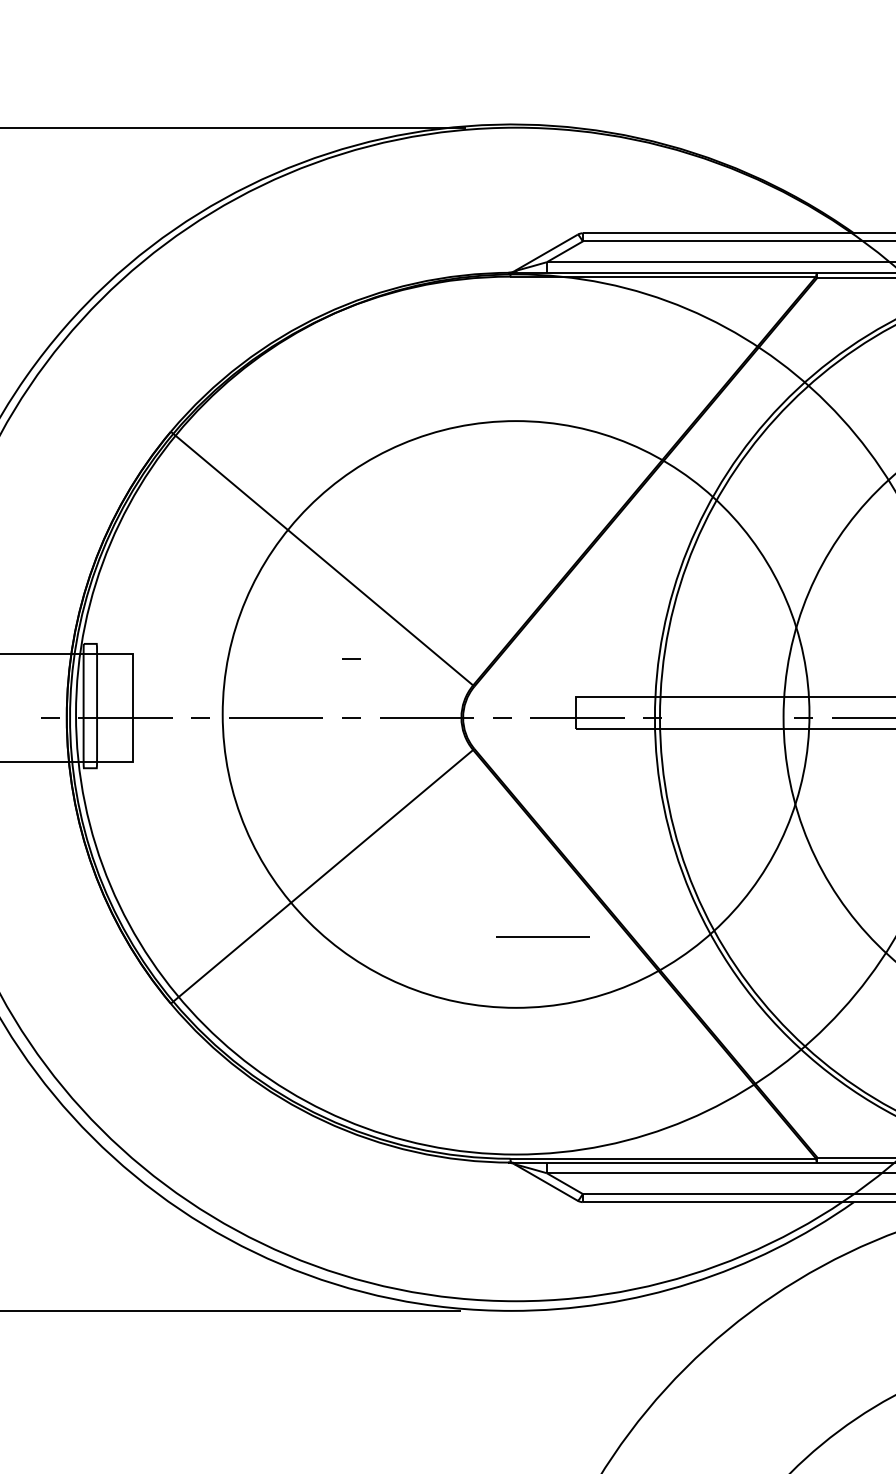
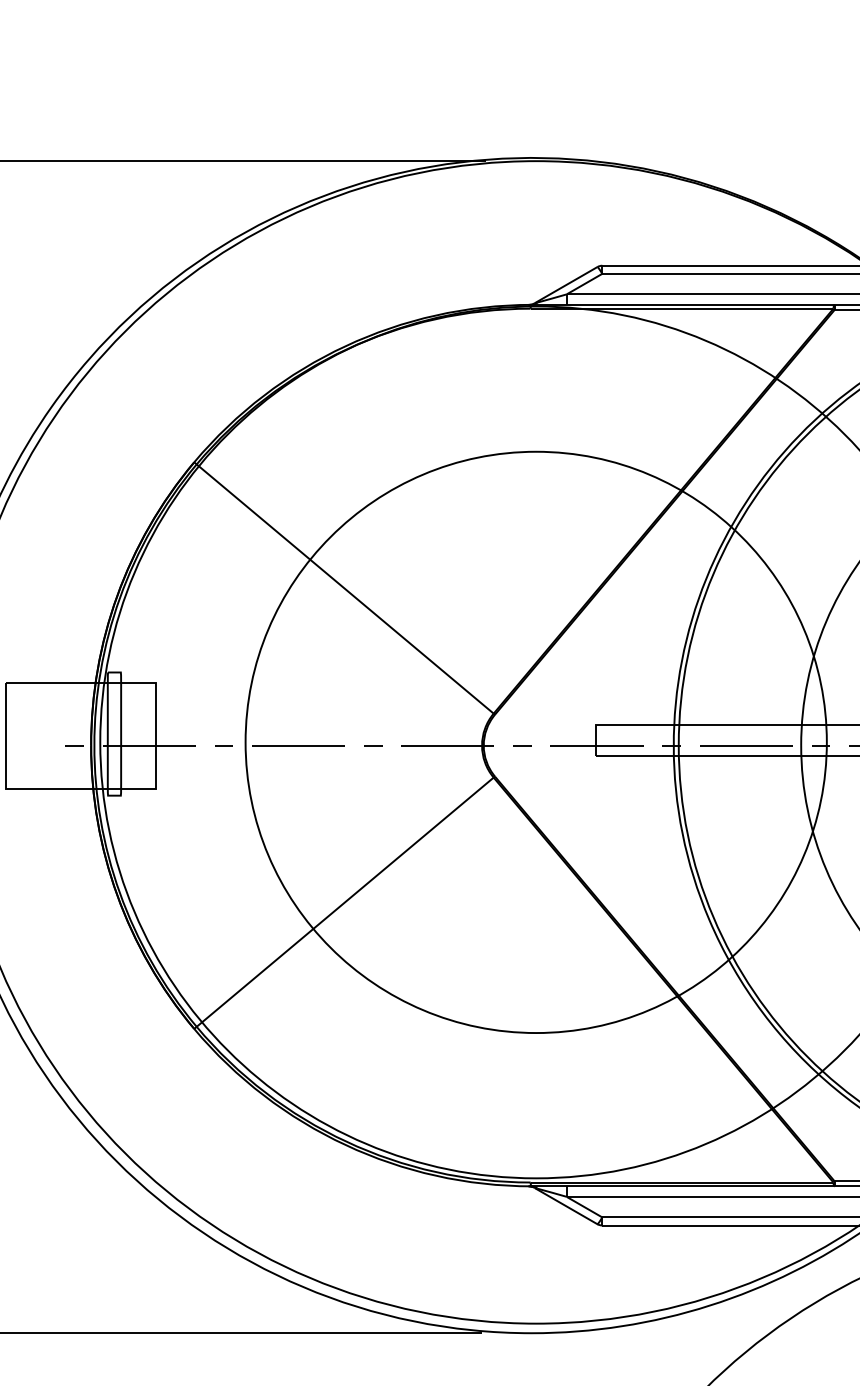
line: (351, 658) -> (373, 686), removed
line: (542, 936) -> (745, 745), moved

